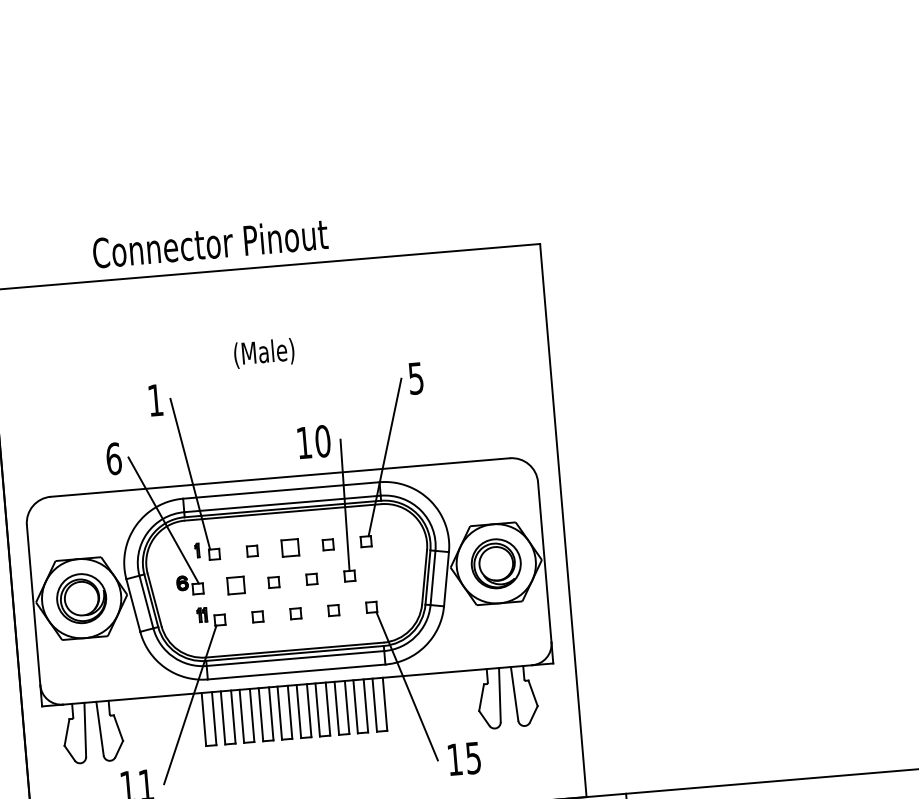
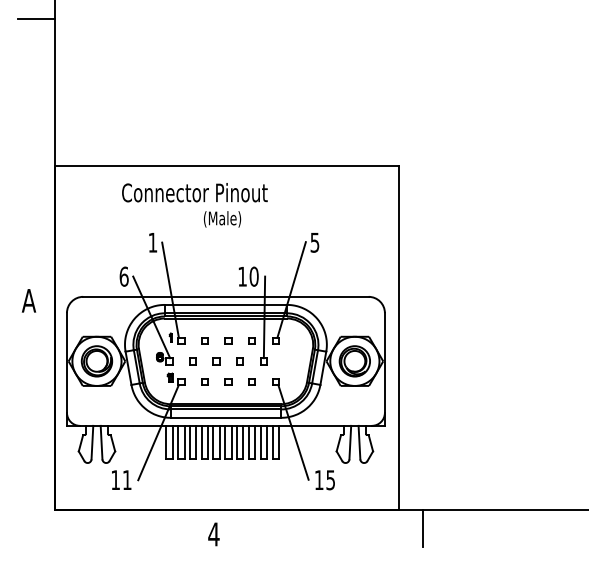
text: (209, 243) -> (194, 192), moved
part: (290, 547) -> (228, 340), size x0.62
part: (235, 585) -> (192, 361), size x0.62

